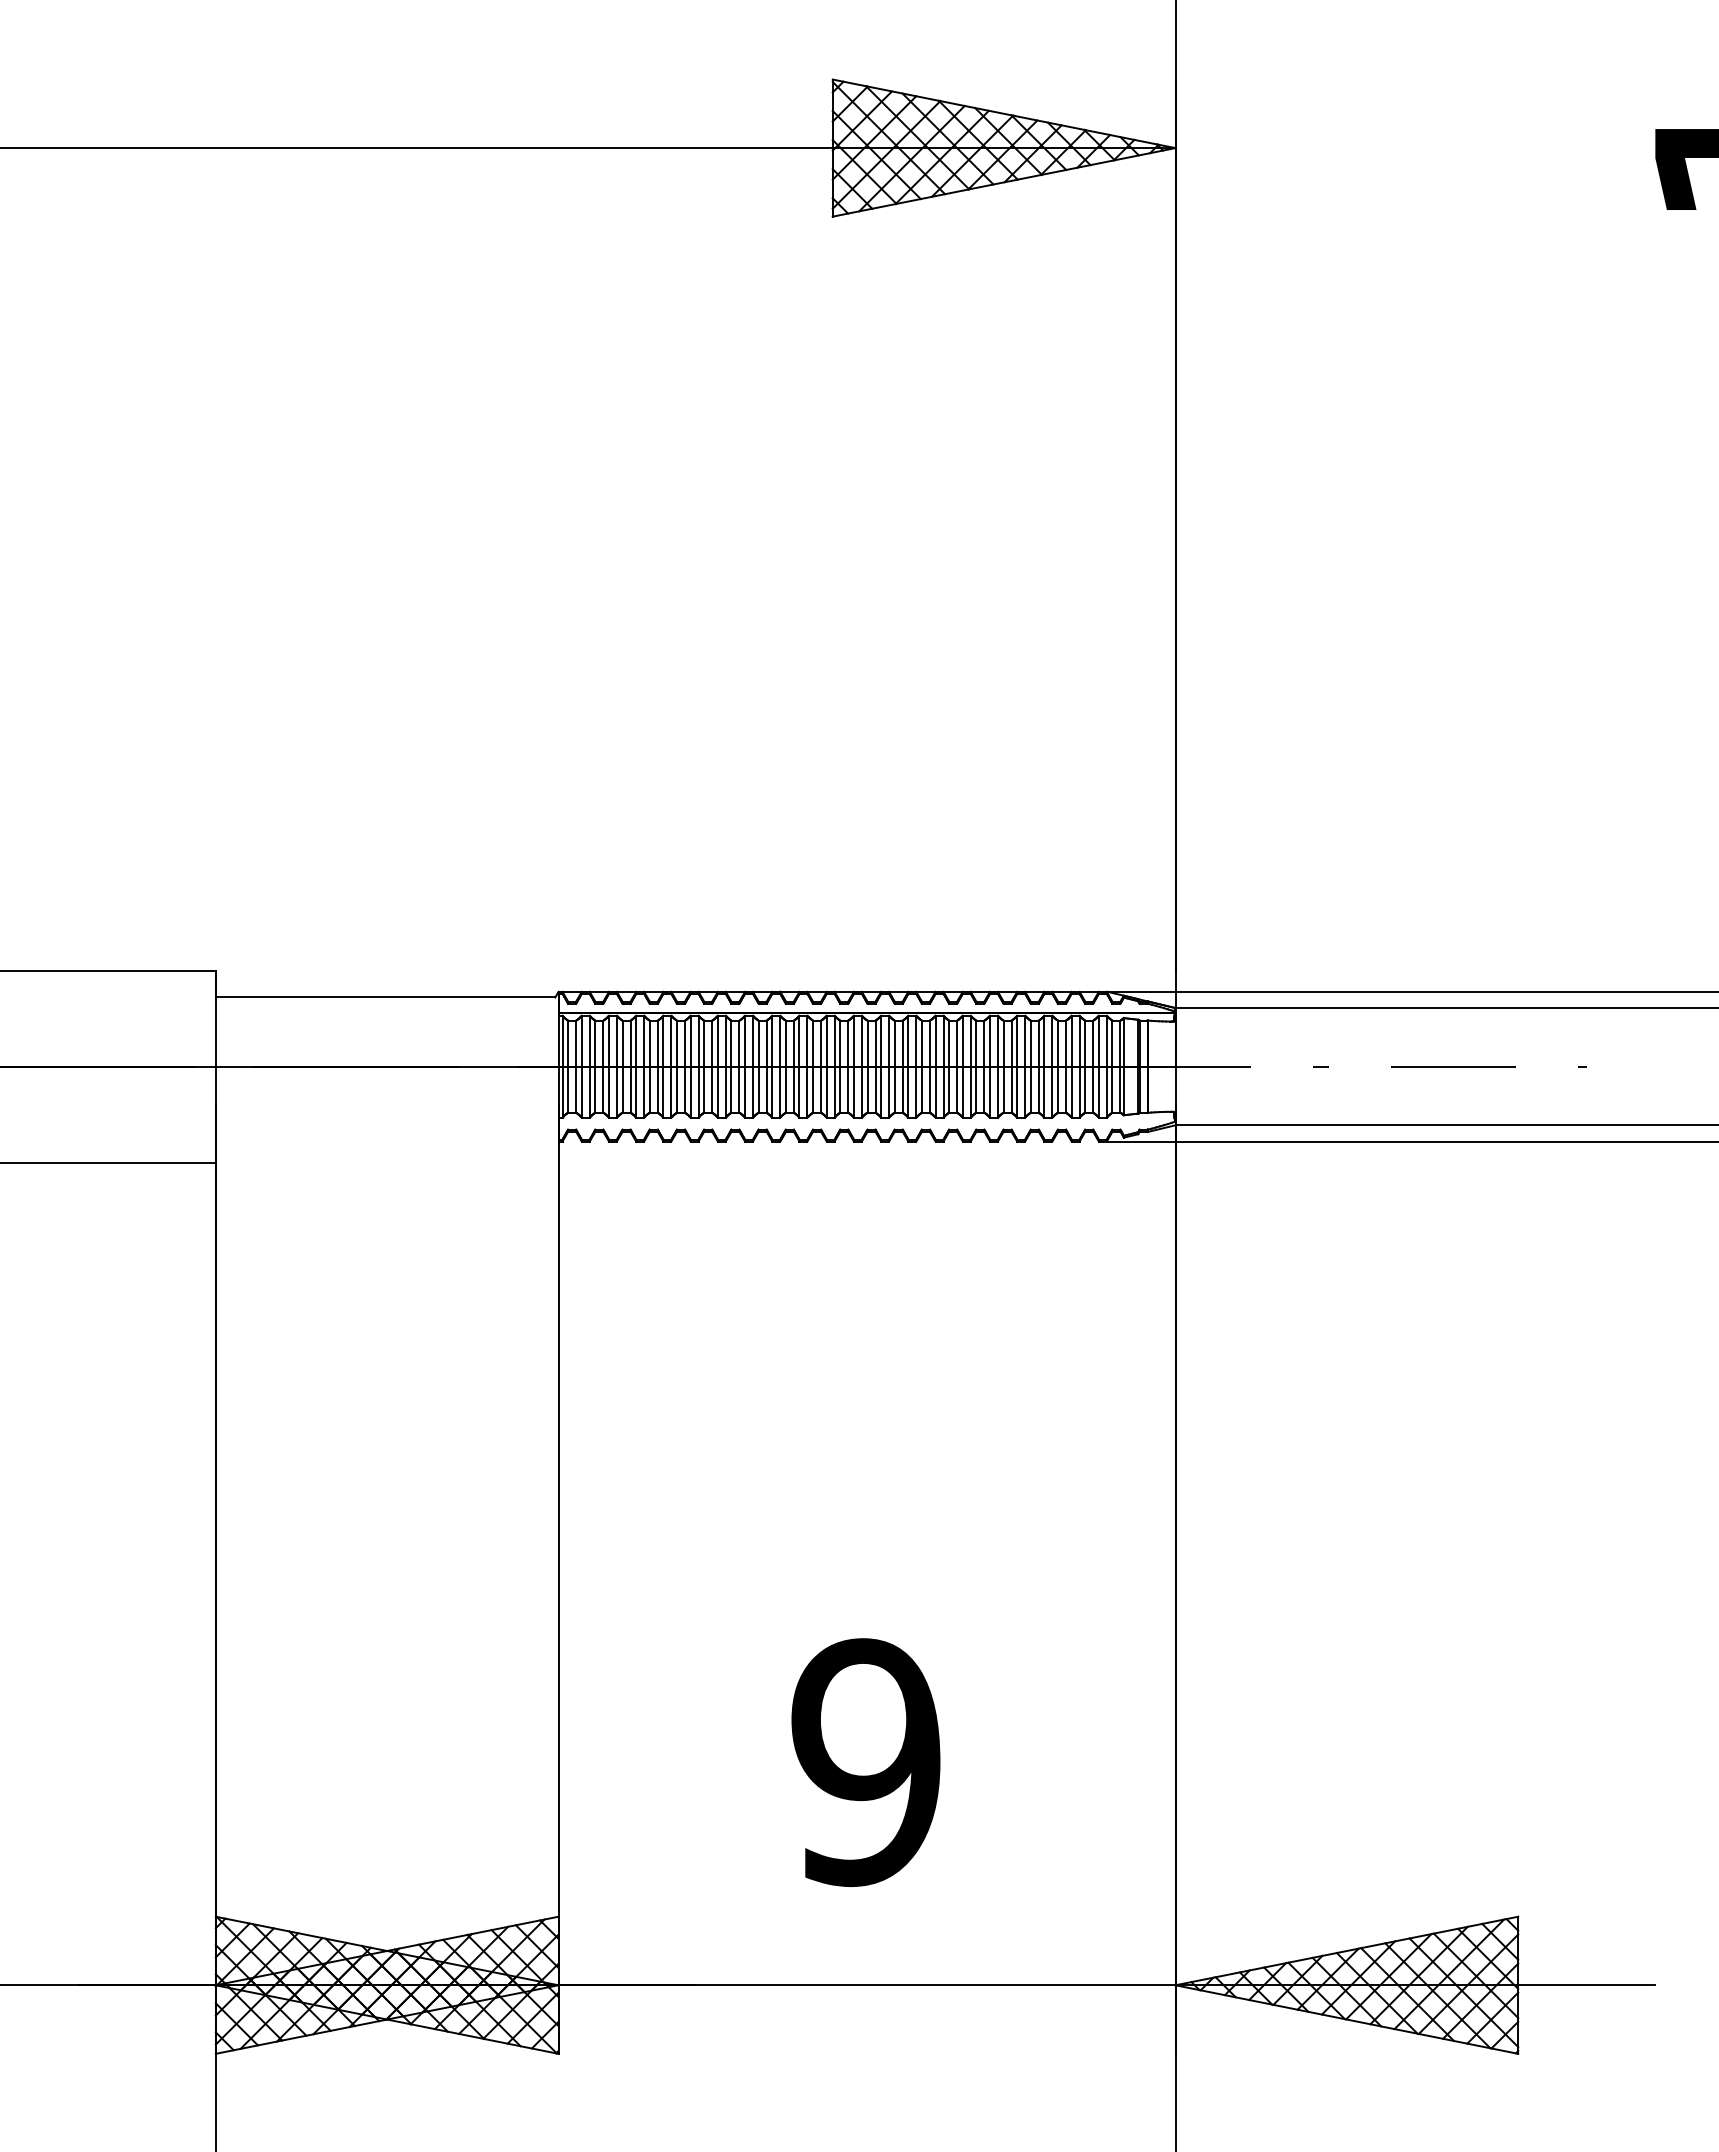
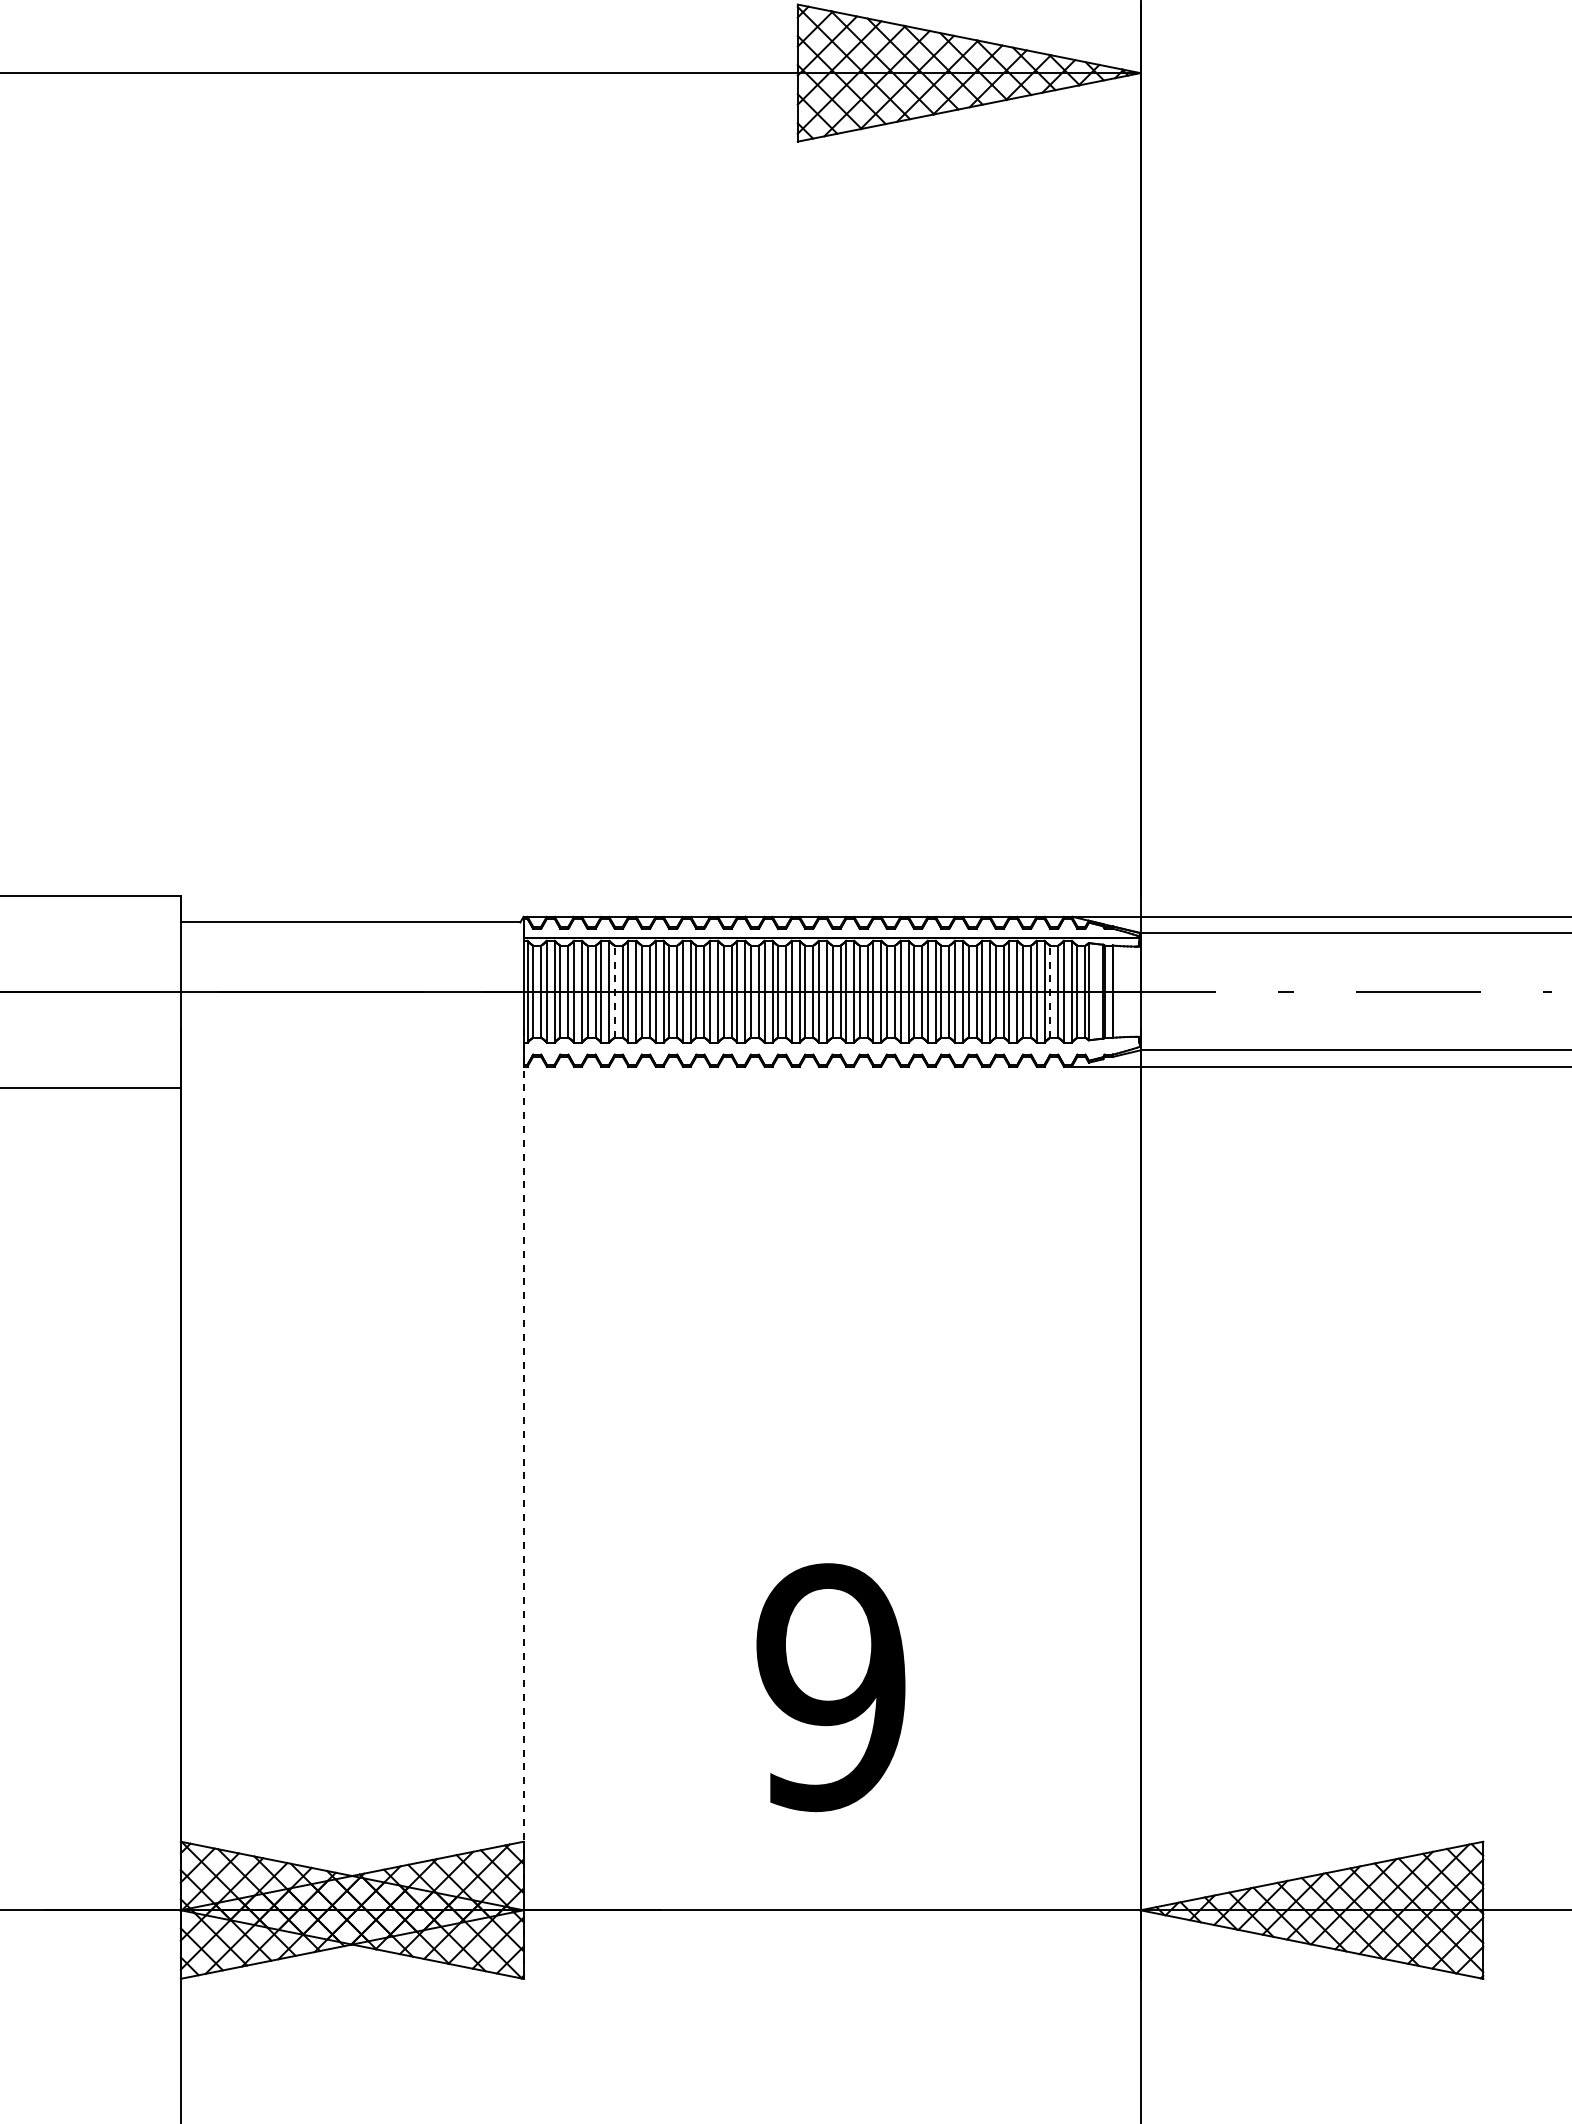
line: (649, 1066) -> (614, 991), solid -> dashed
line: (1085, 1066) -> (1050, 991), solid -> dashed
line: (558, 1578) -> (523, 1503), solid -> dashed

